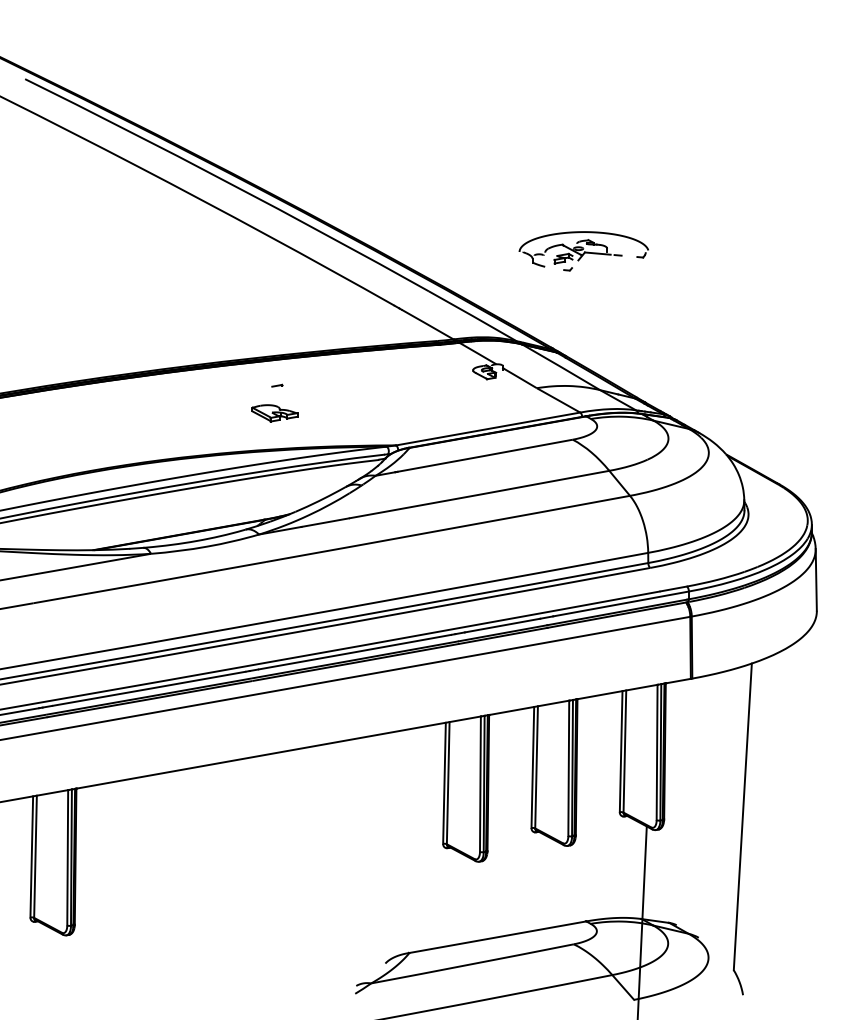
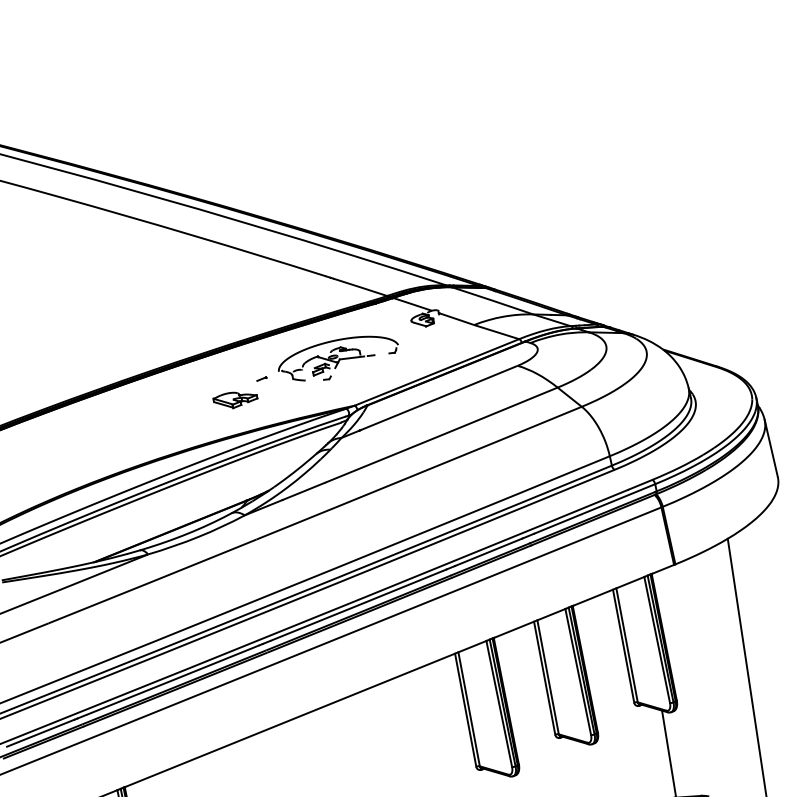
part: (583, 251) -> (338, 358), moved
part: (277, 385) -> (261, 378), moved

